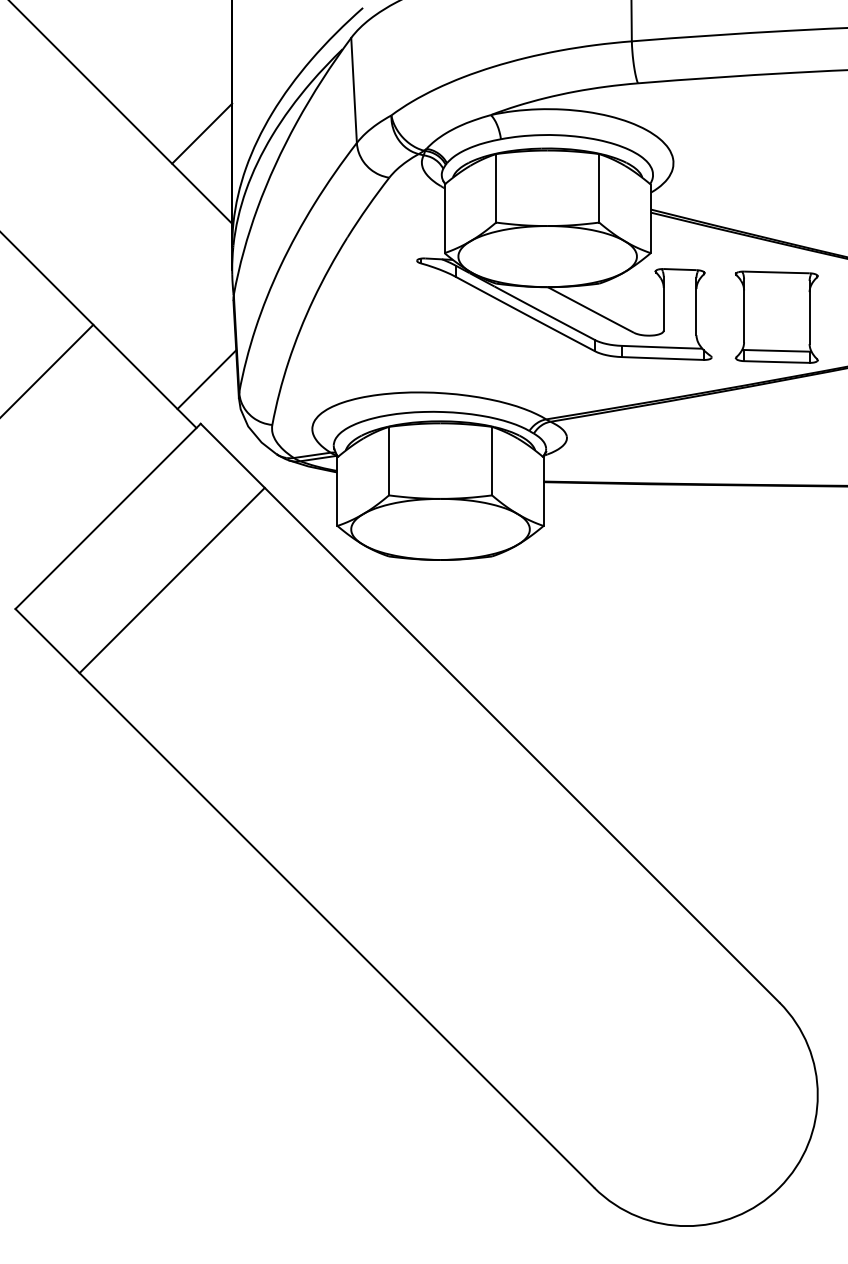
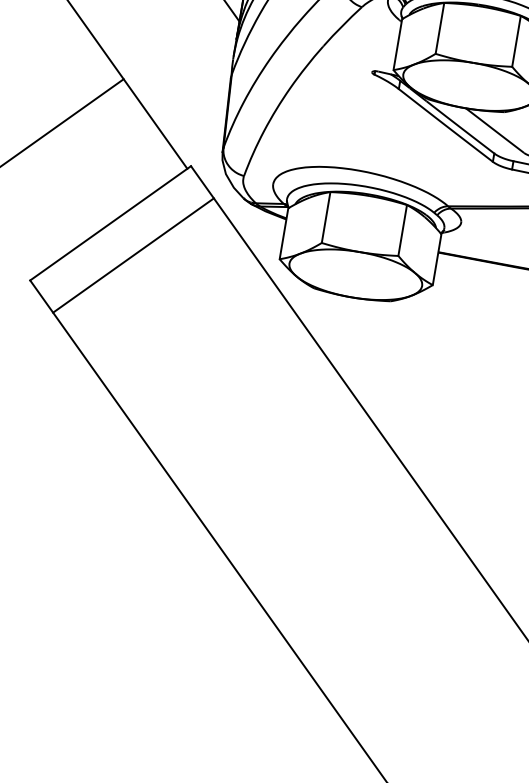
line: (206, 379) -> (200, 134), removed
line: (171, 580) -> (132, 255), moved

